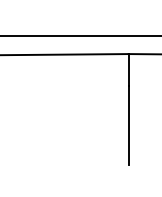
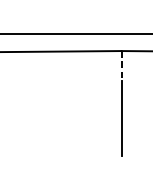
line: (128, 69) -> (121, 65), solid -> dashed

